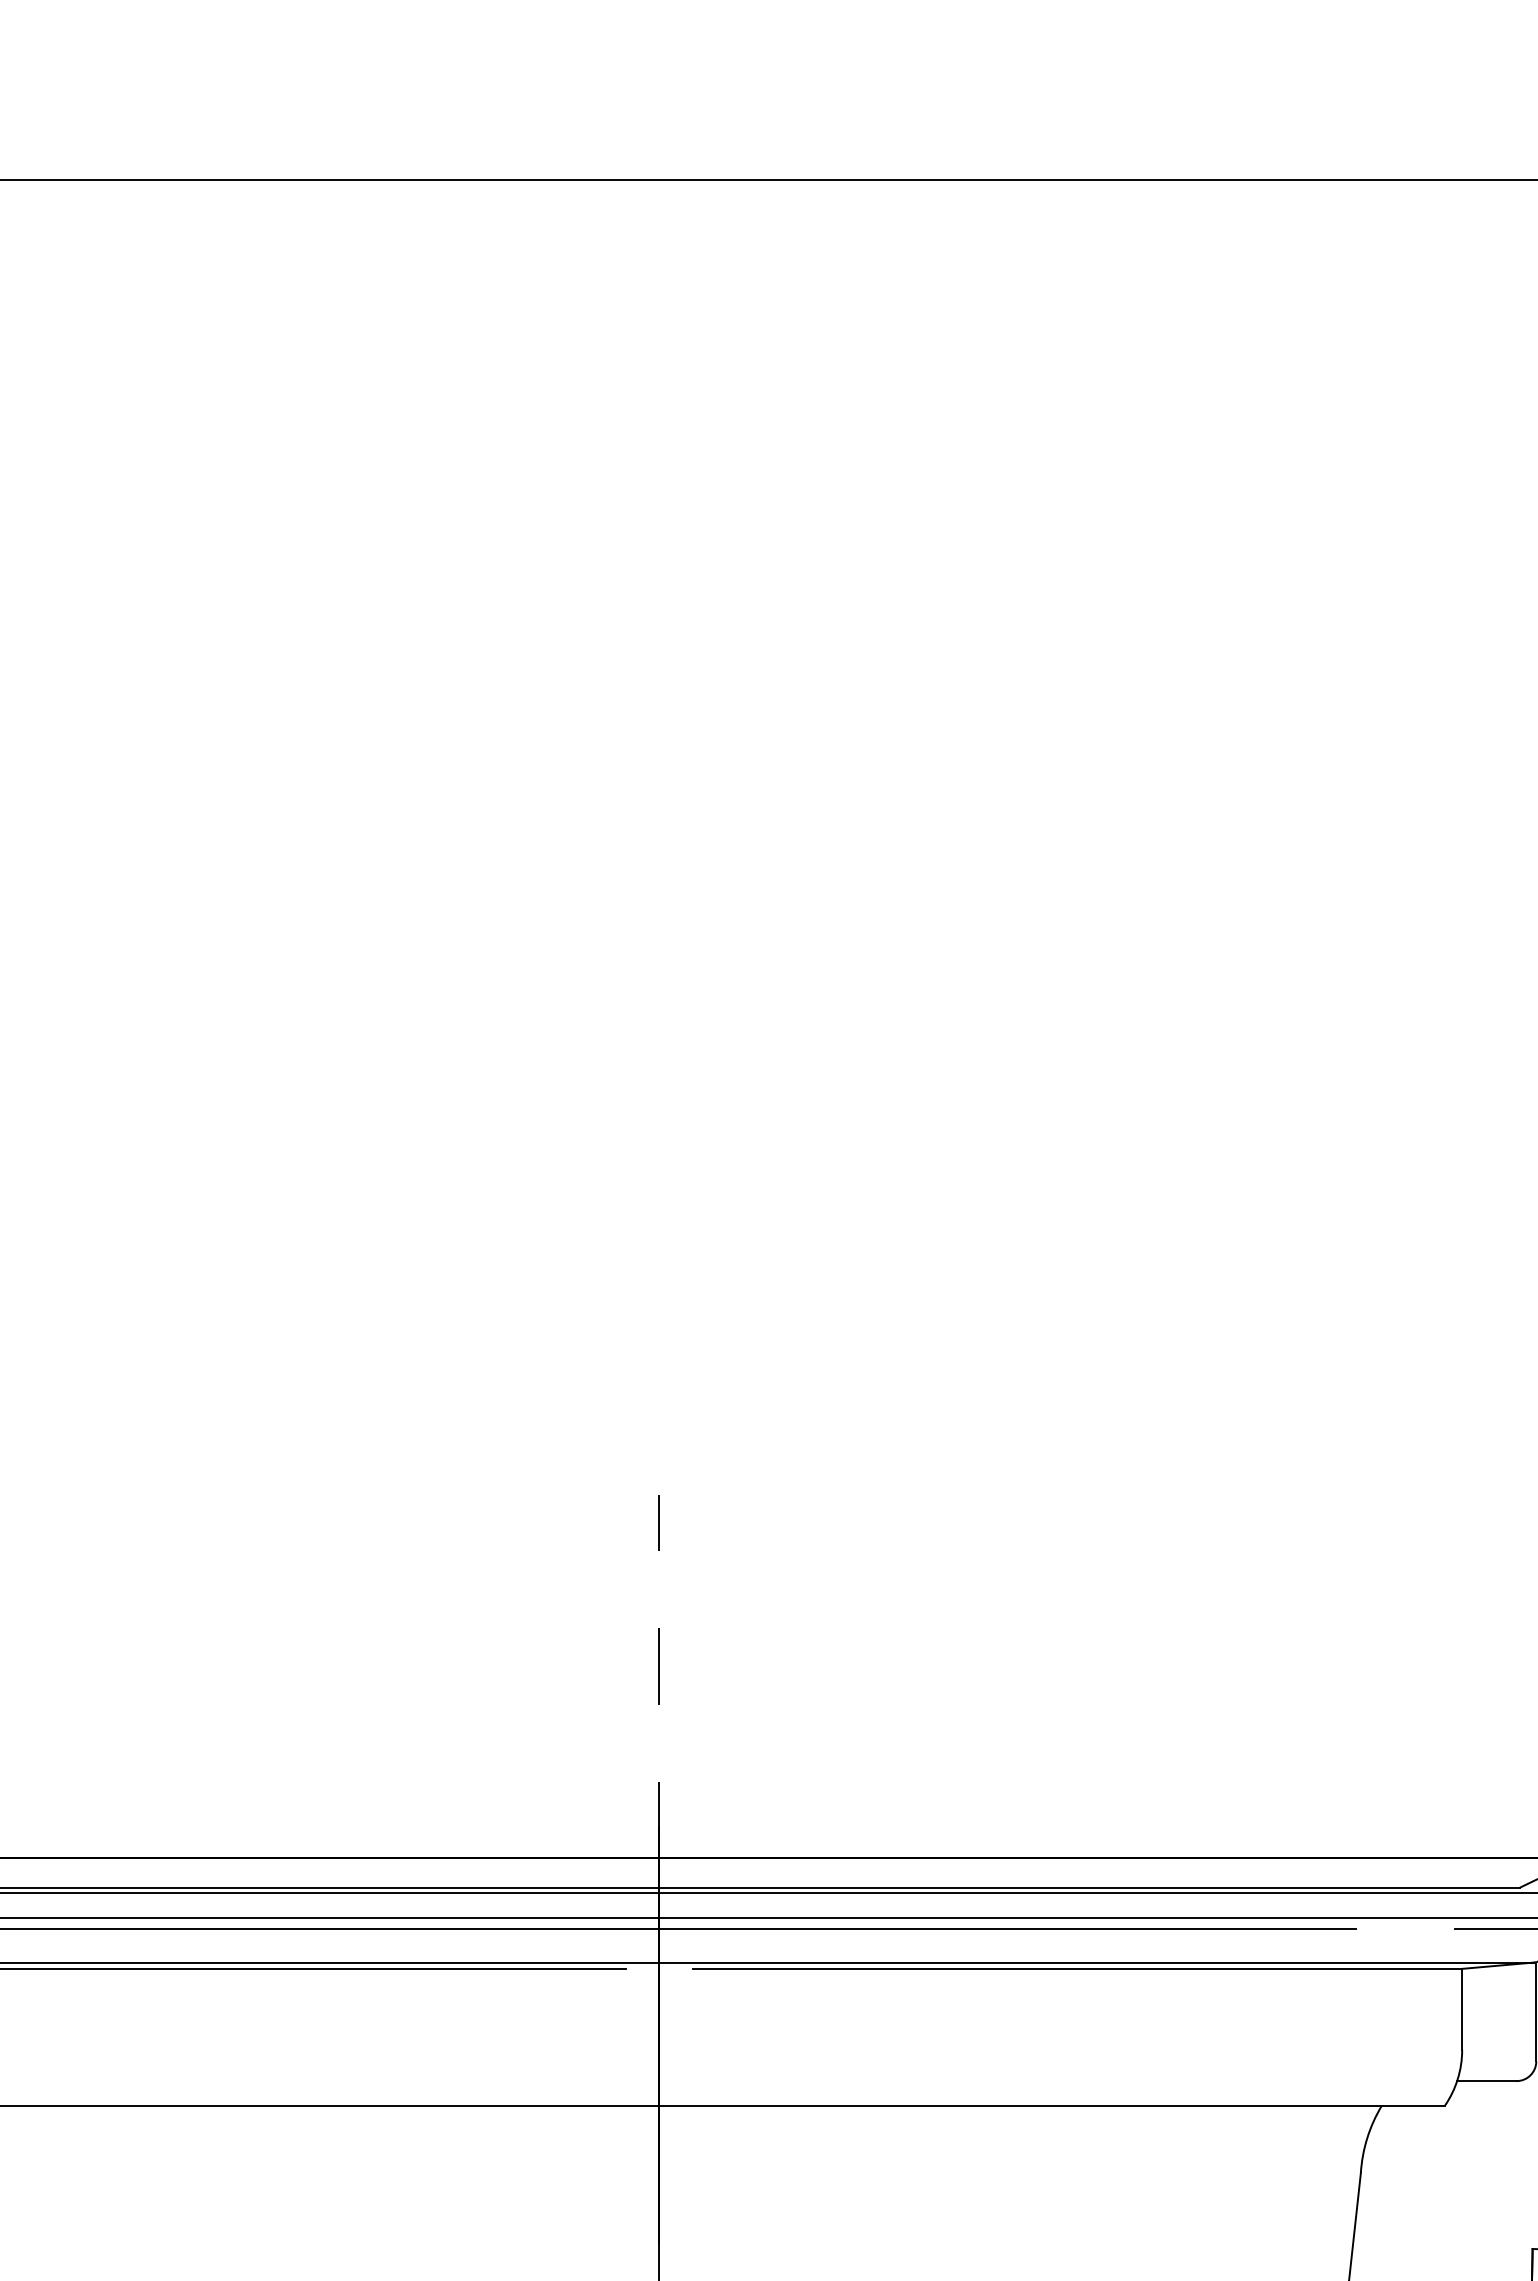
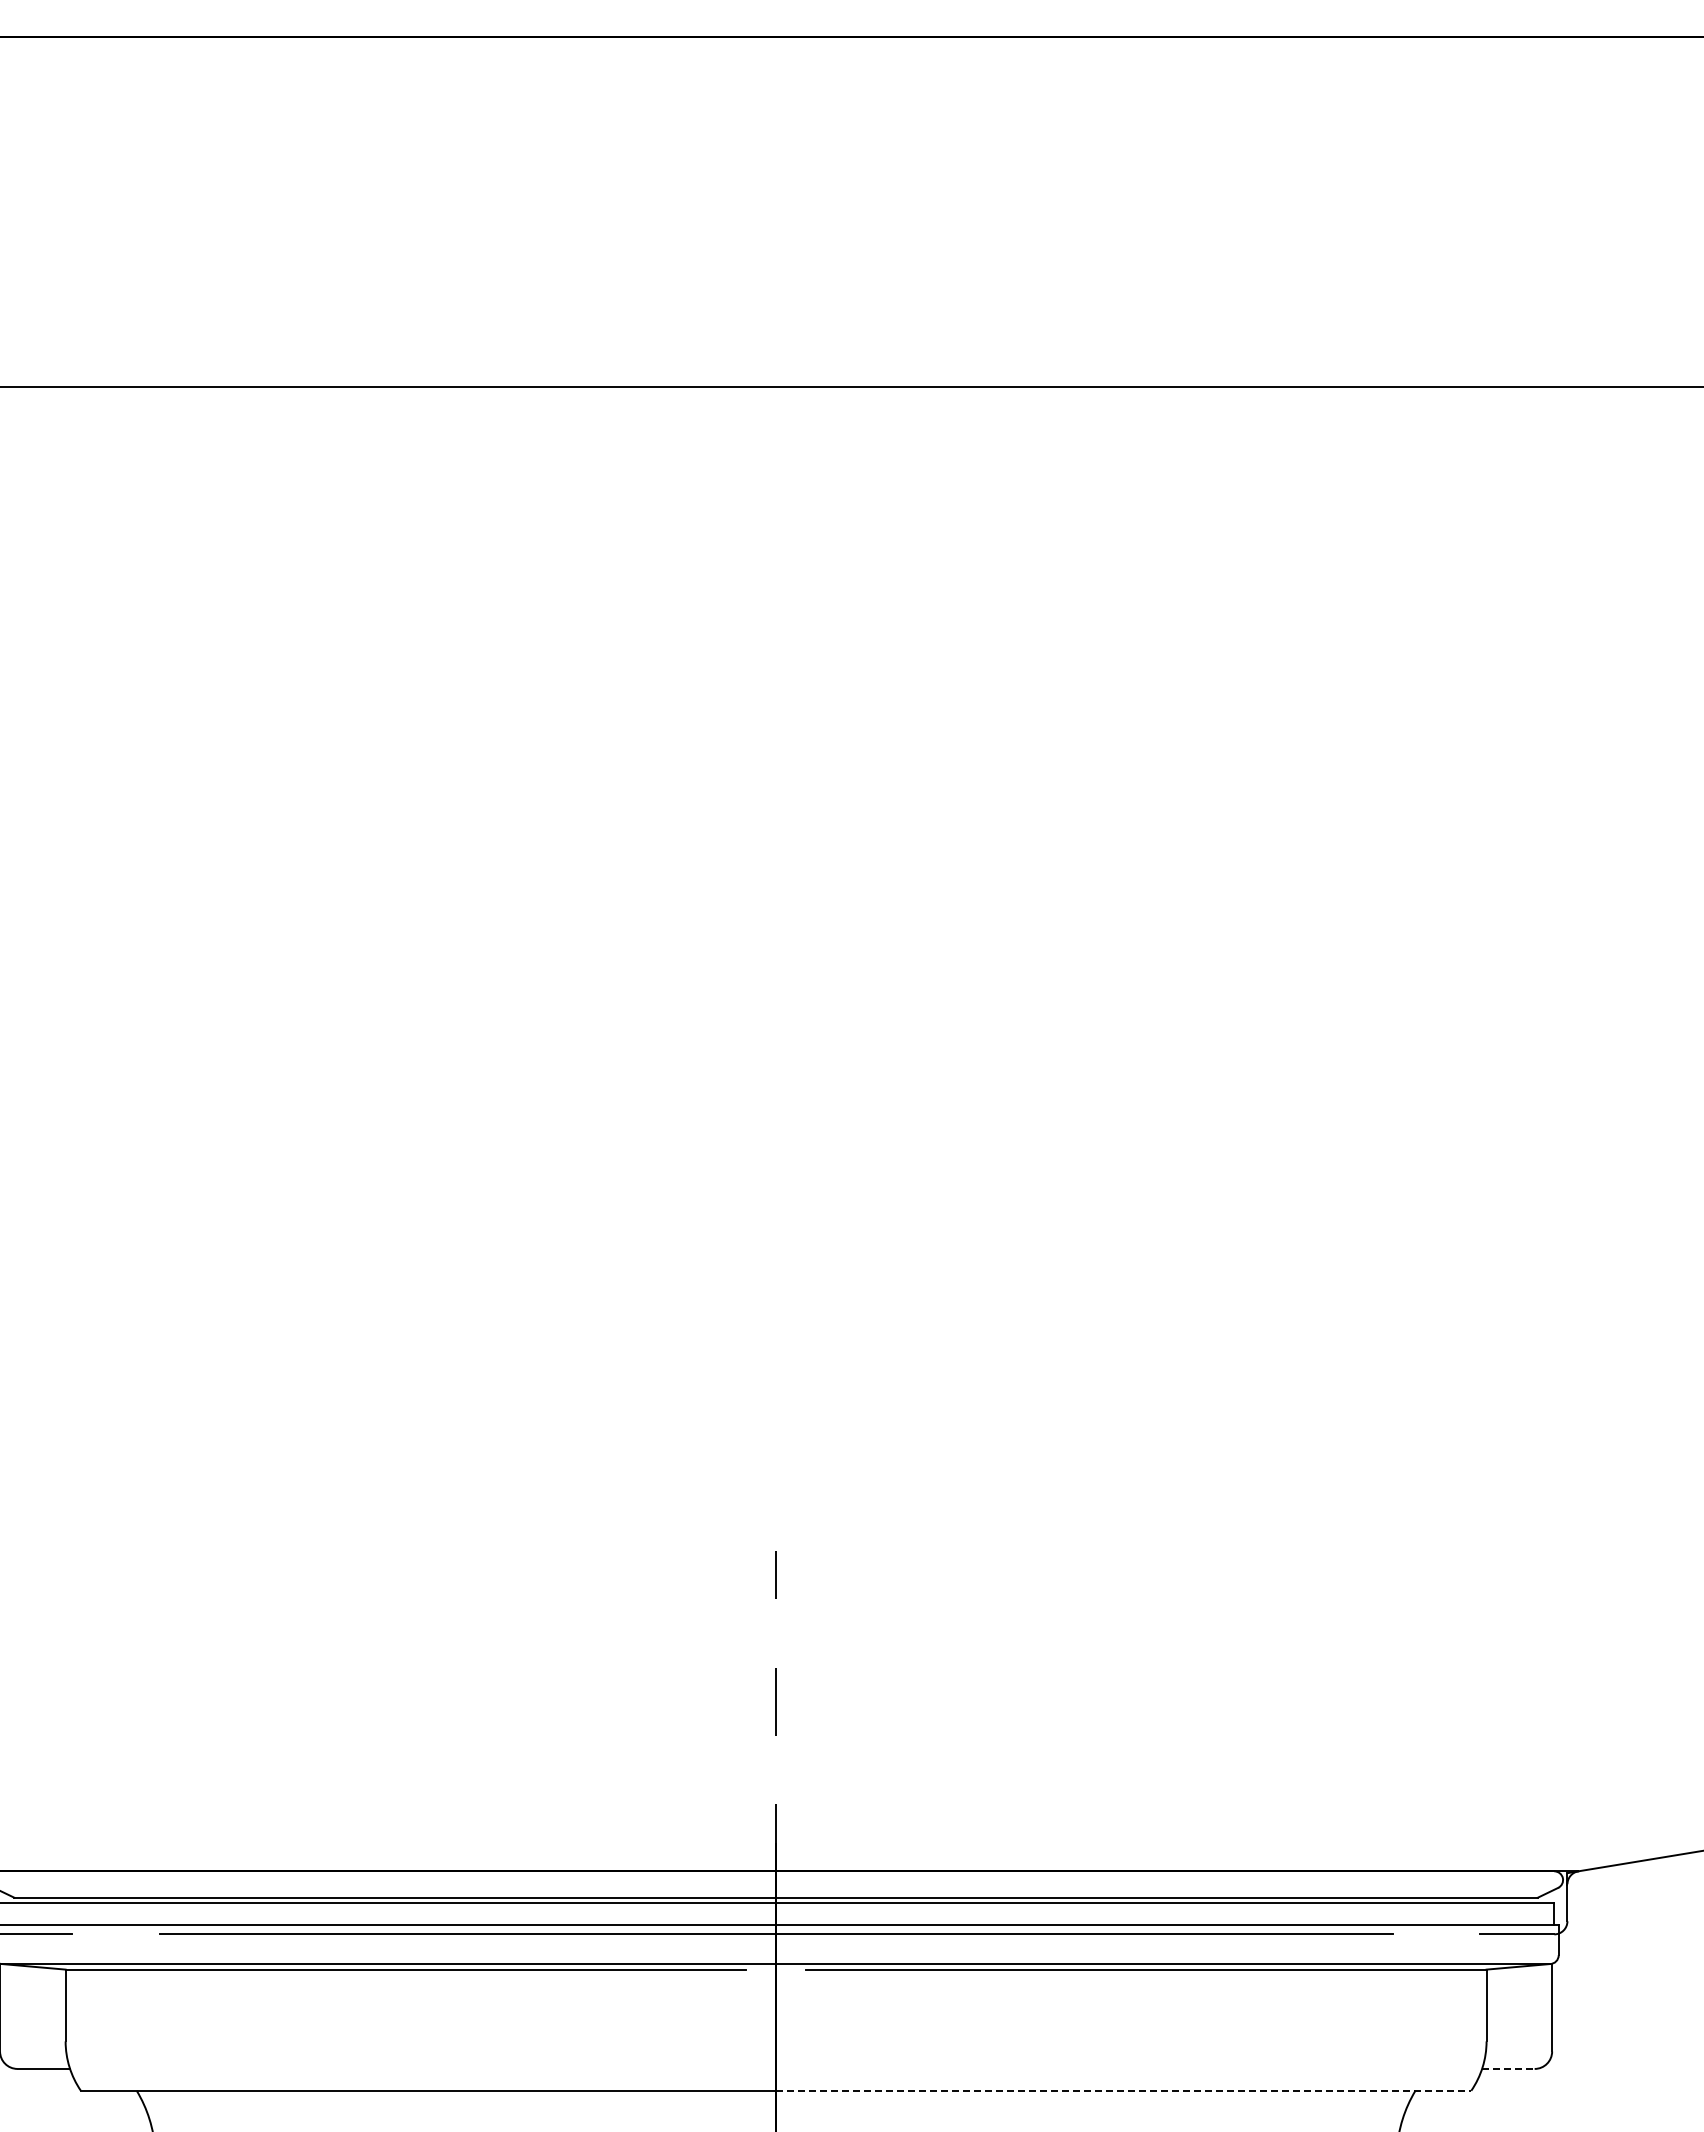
line: (1486, 2080) -> (1508, 2068), solid -> dashed
line: (1051, 2105) -> (1123, 2090), solid -> dashed

